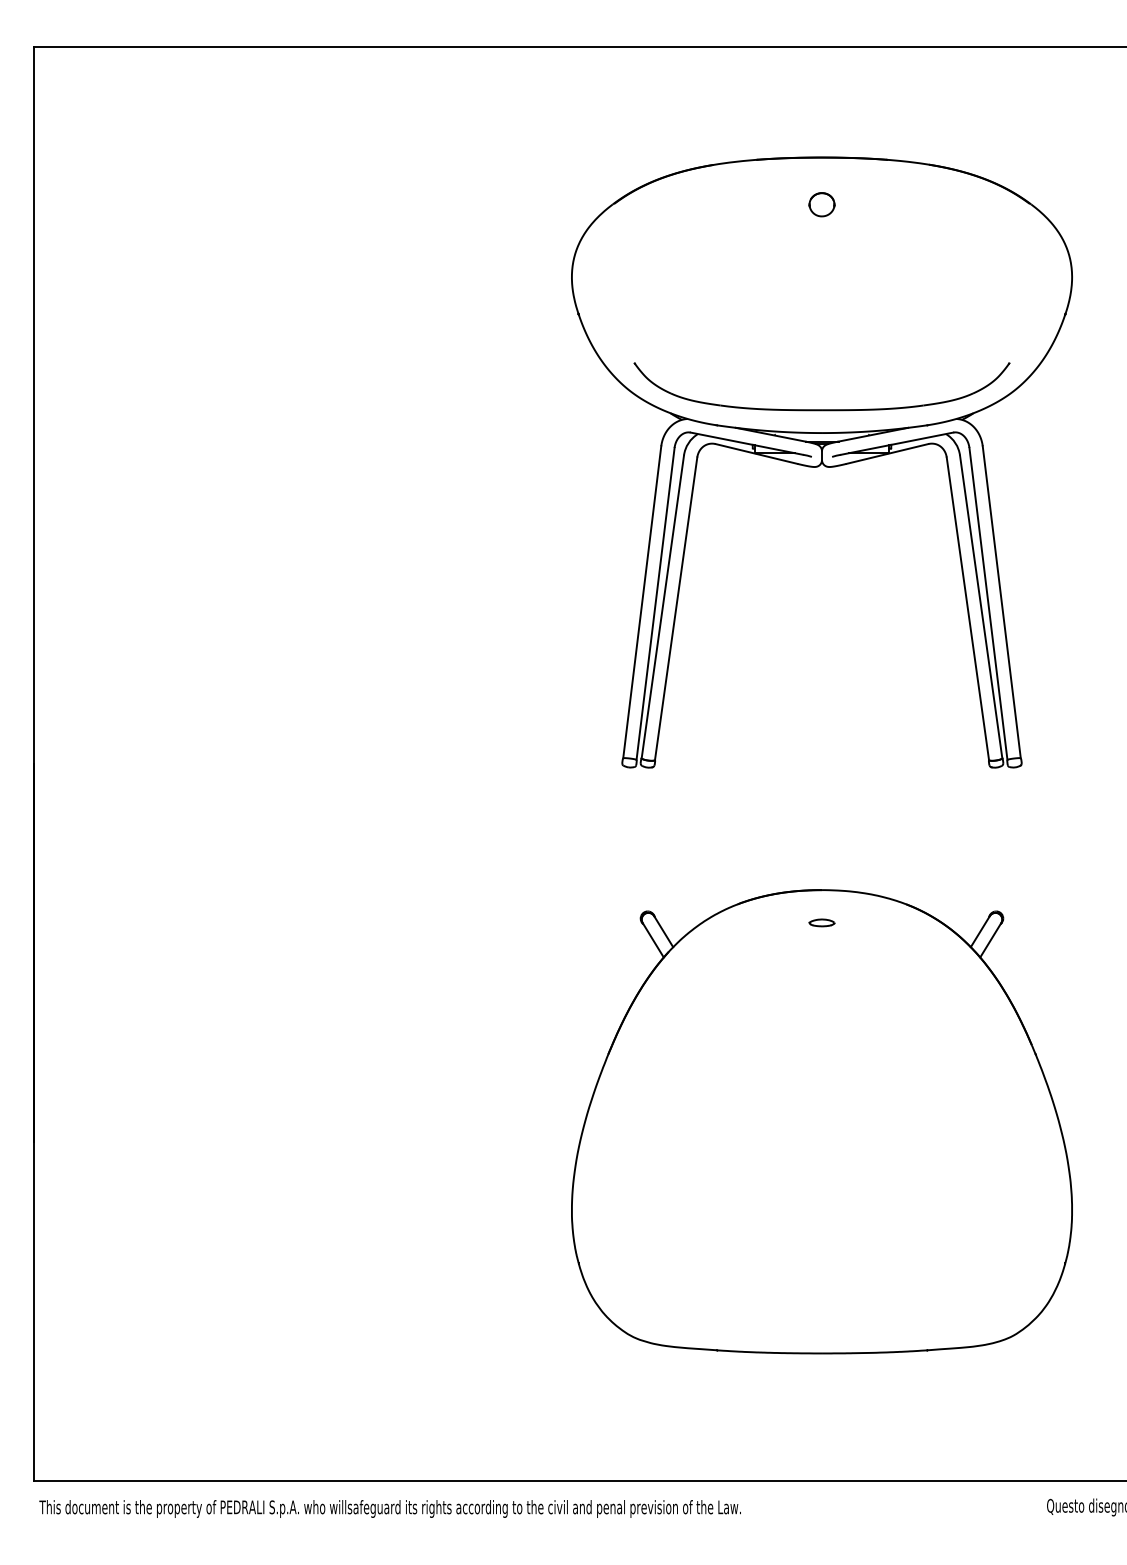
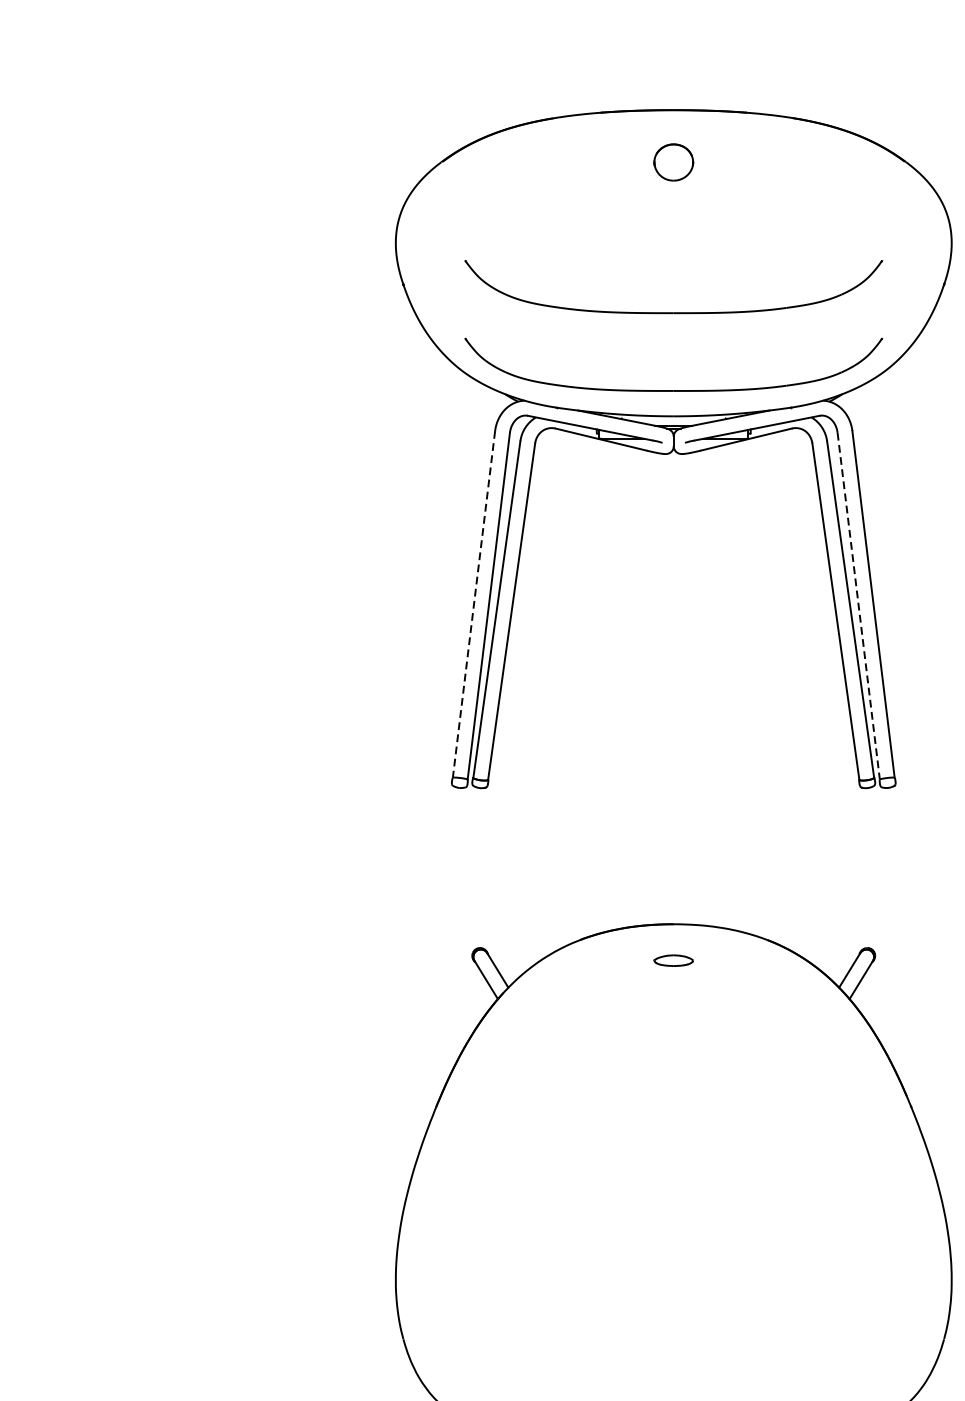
part: (821, 204) -> (673, 162), size x1.4
part: (821, 339) -> (673, 312), added
line: (642, 602) -> (474, 604), solid -> dashed
line: (988, 604) -> (858, 606), solid -> dashed
part: (821, 922) -> (673, 960), size x1.4

